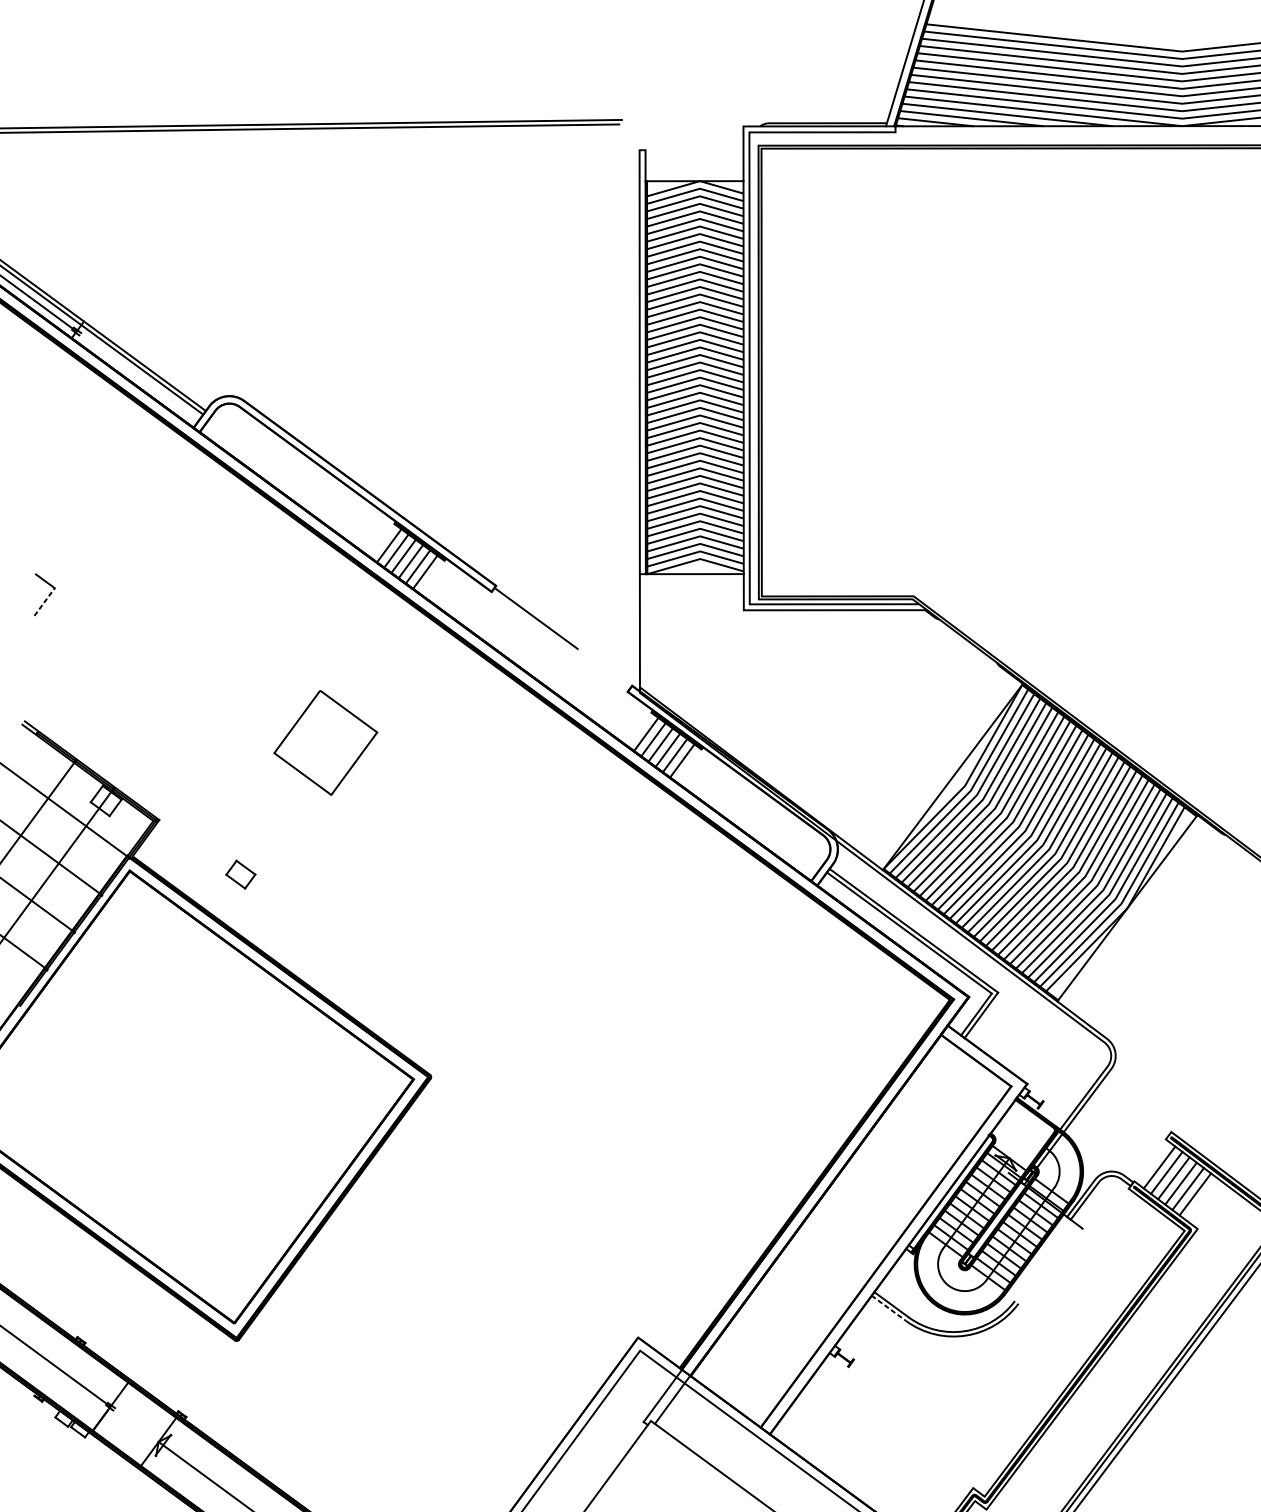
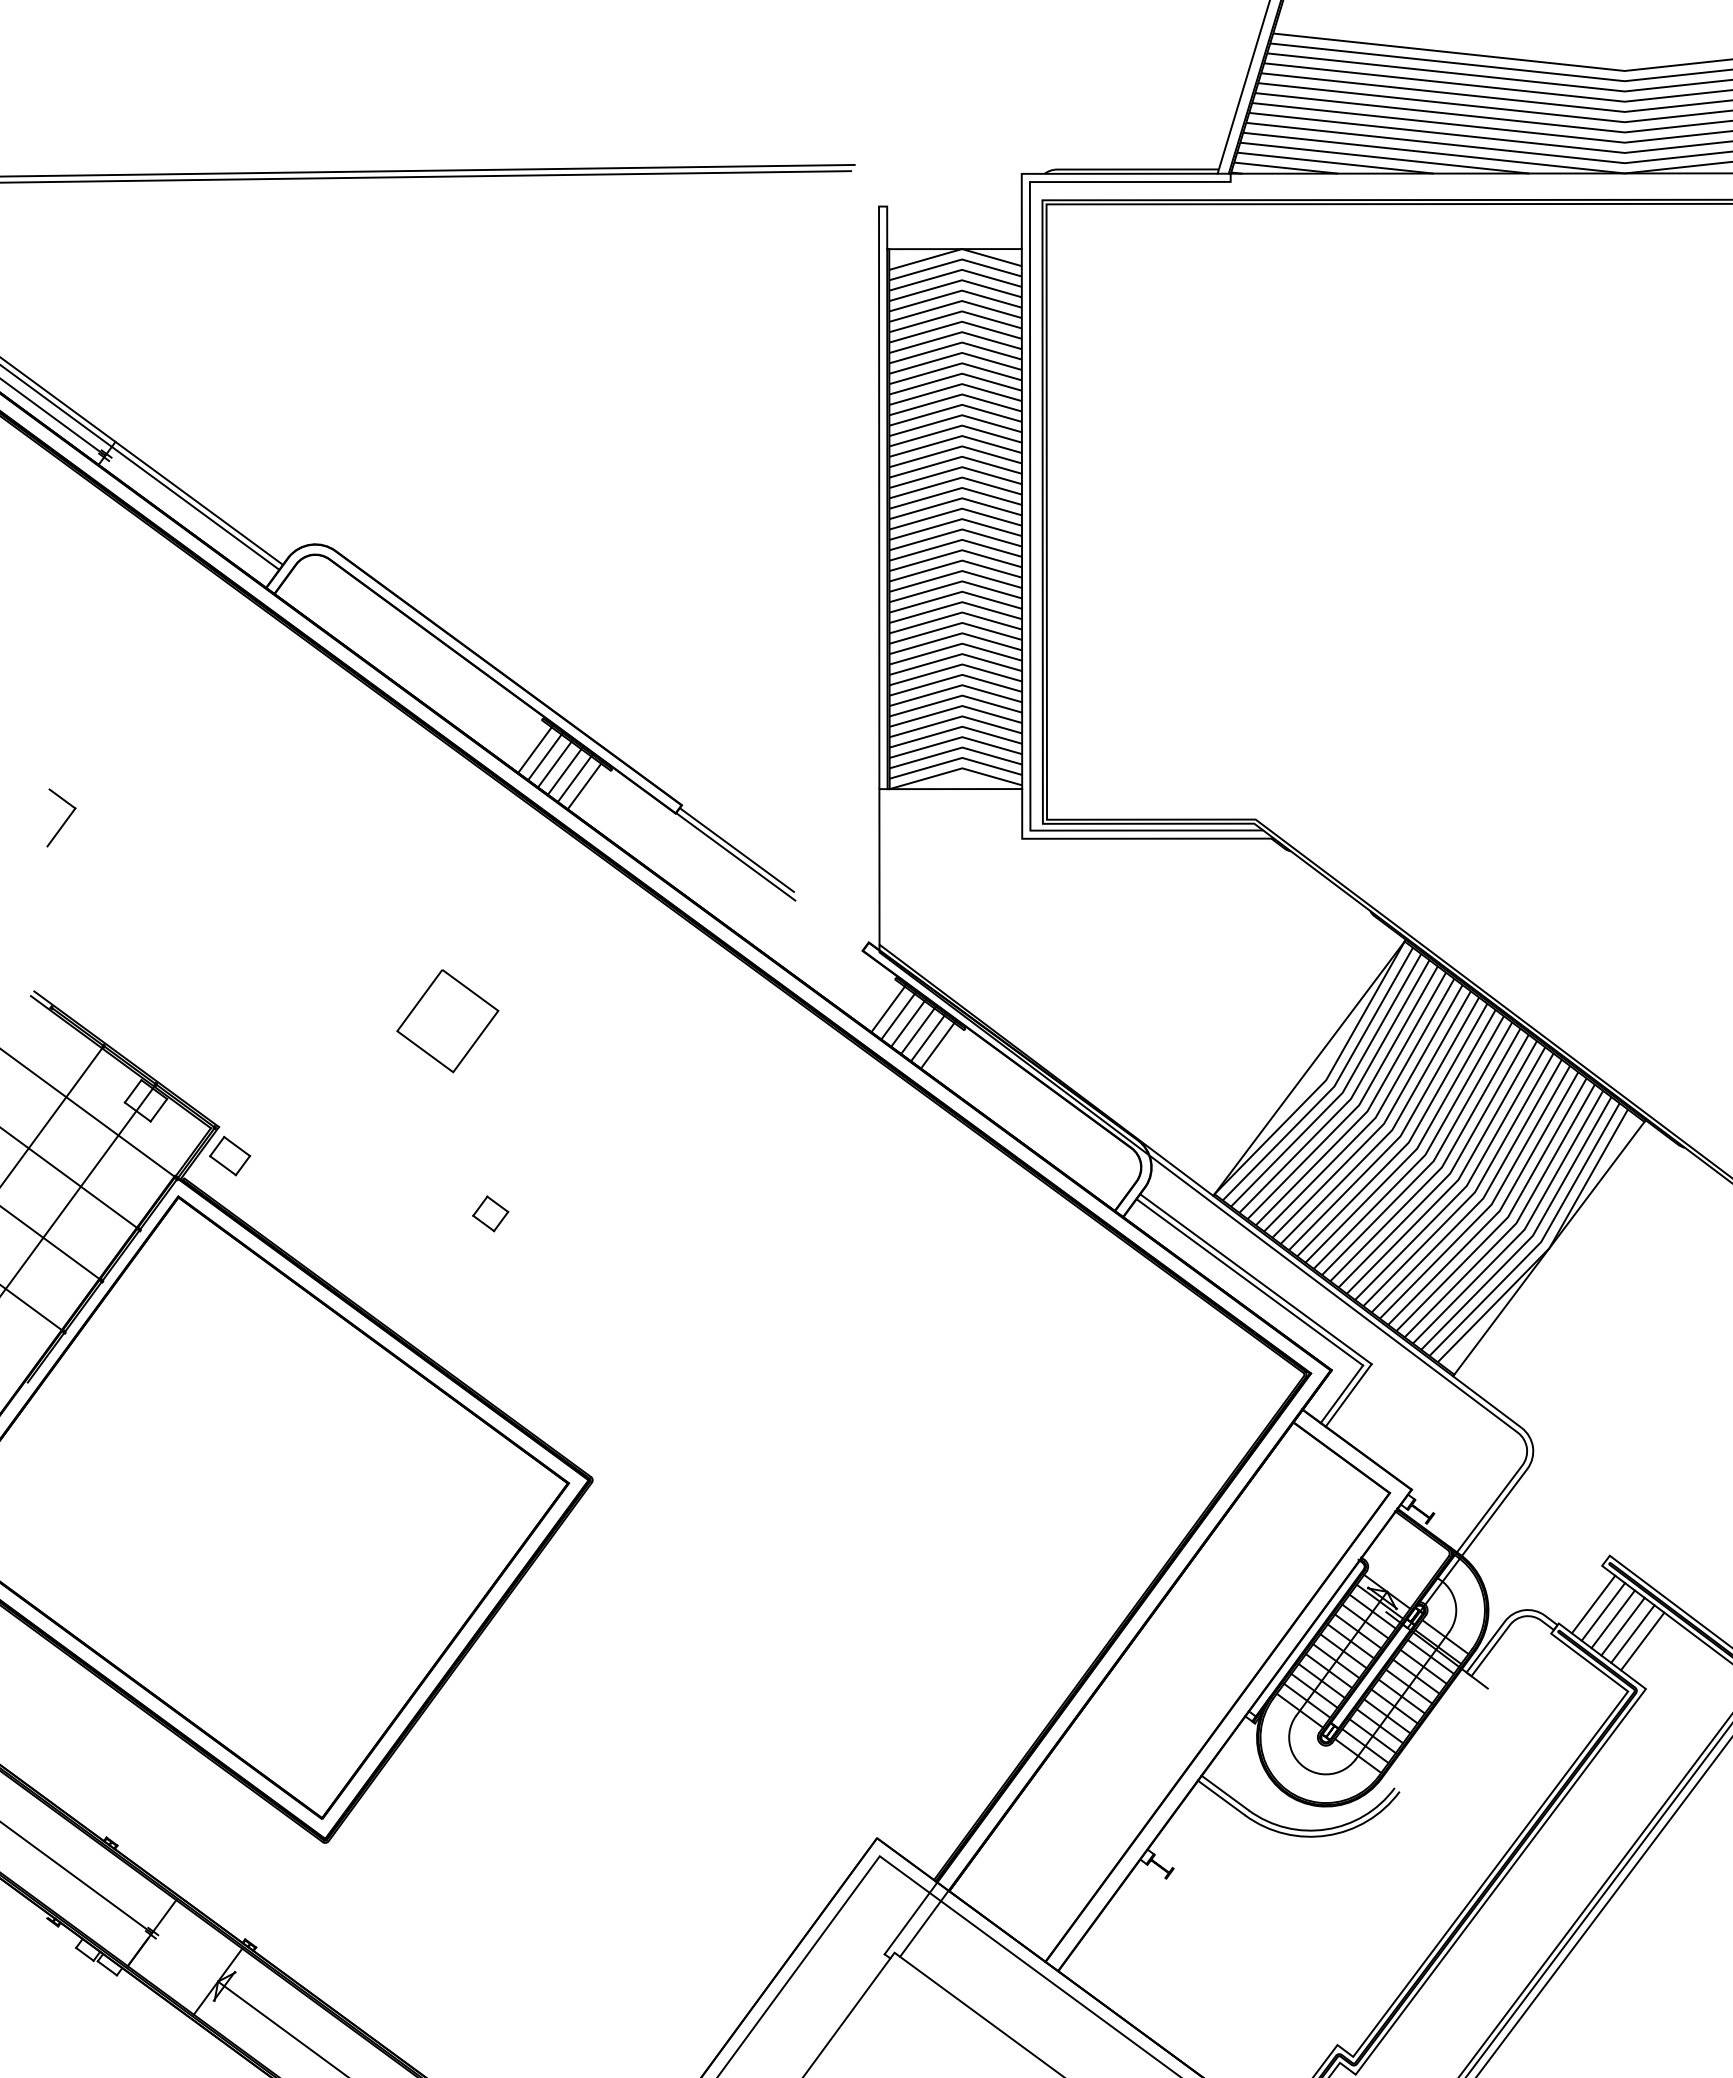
line: (44, 602) -> (61, 827), dashed -> solid
line: (535, 623) -> (735, 856), added
part: (325, 743) -> (447, 1021), size x0.71
part: (241, 874) -> (230, 1156), moved
part: (356, 882) -> (490, 1213), added
line: (888, 1308) -> (1221, 1798), dashed -> solid

